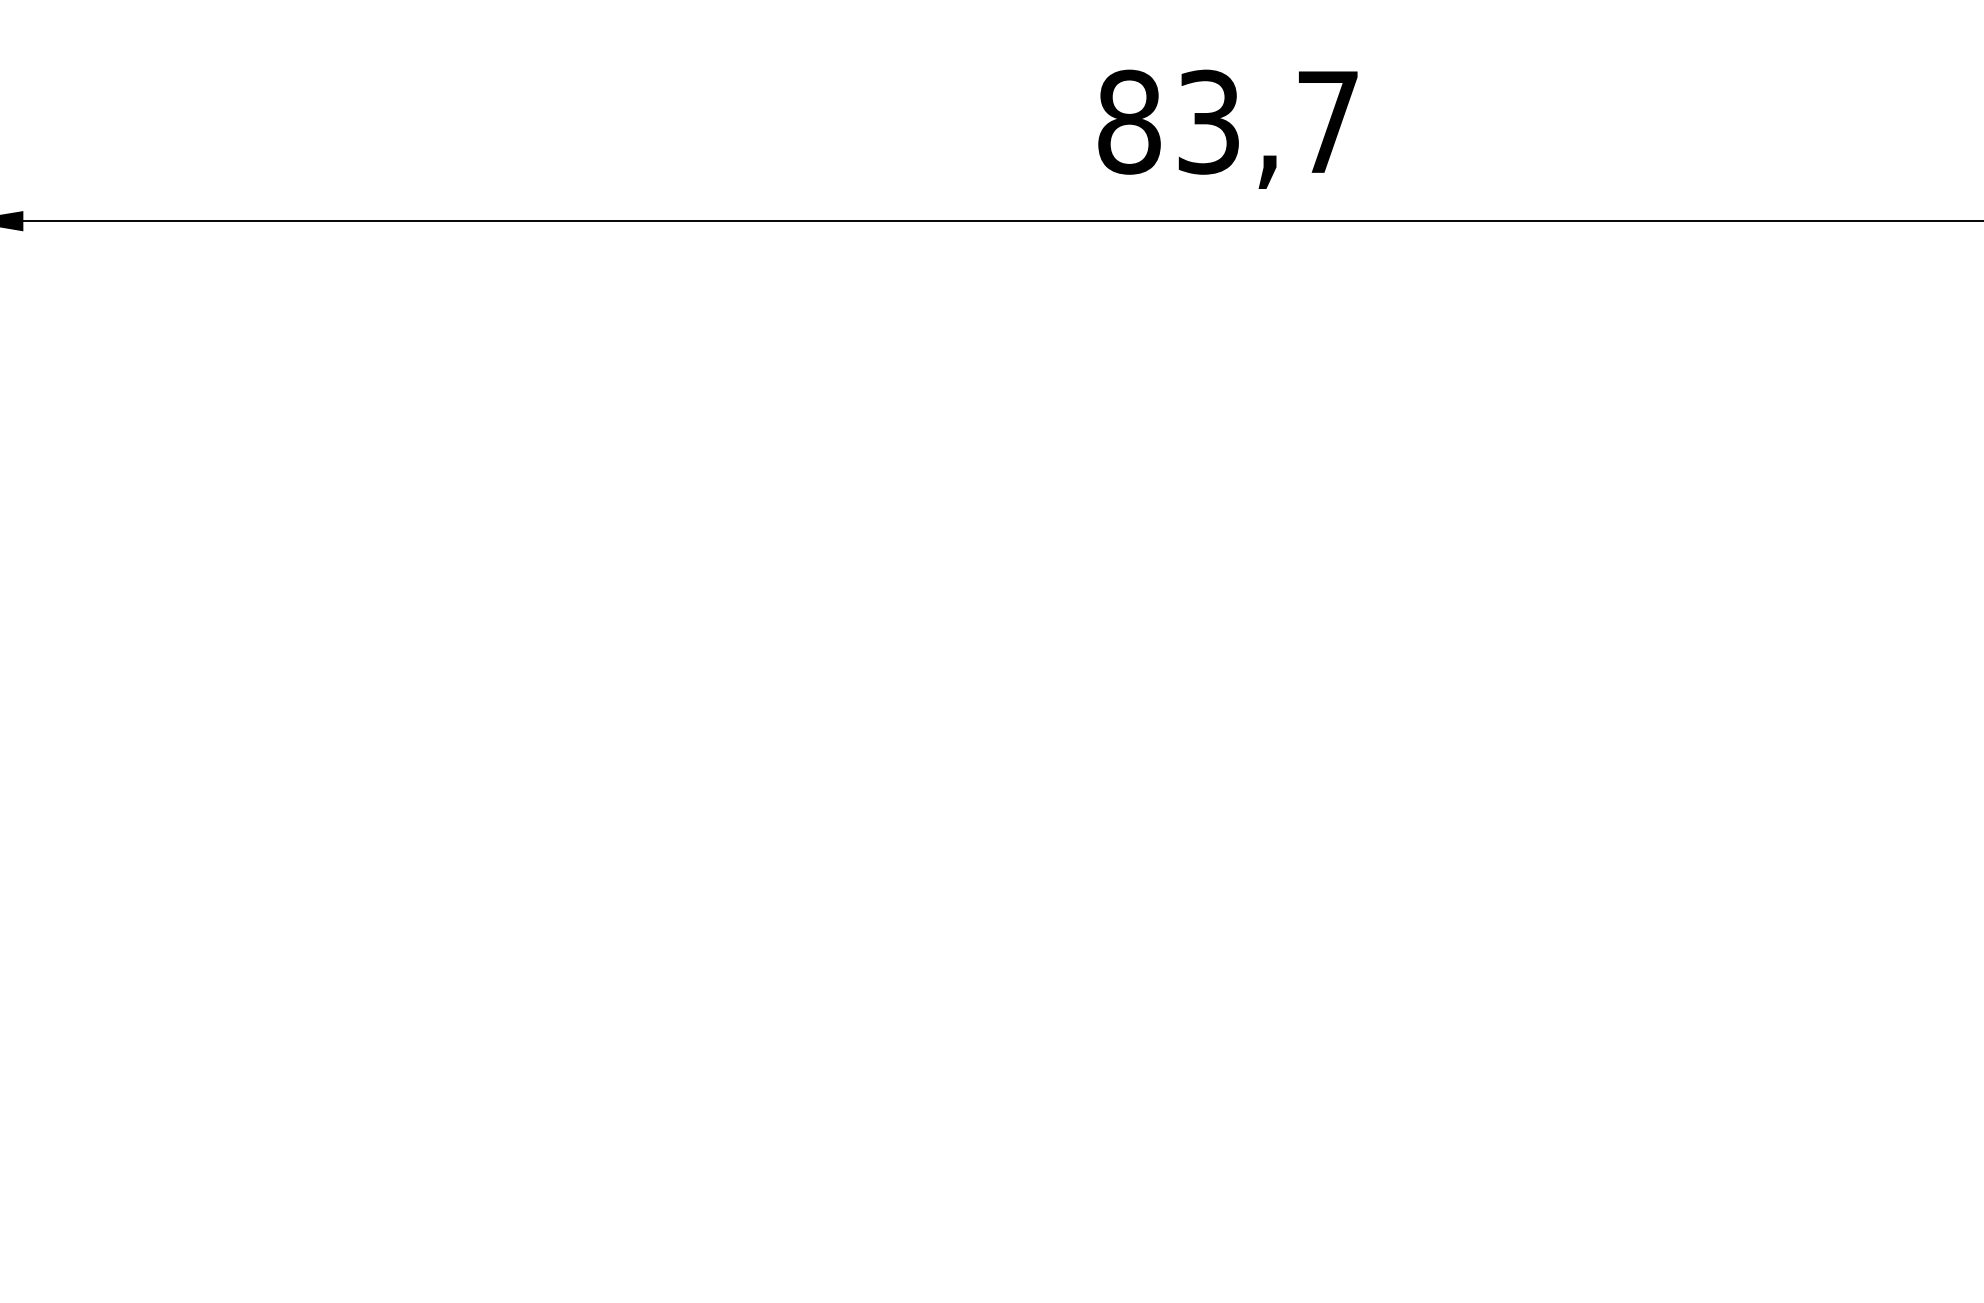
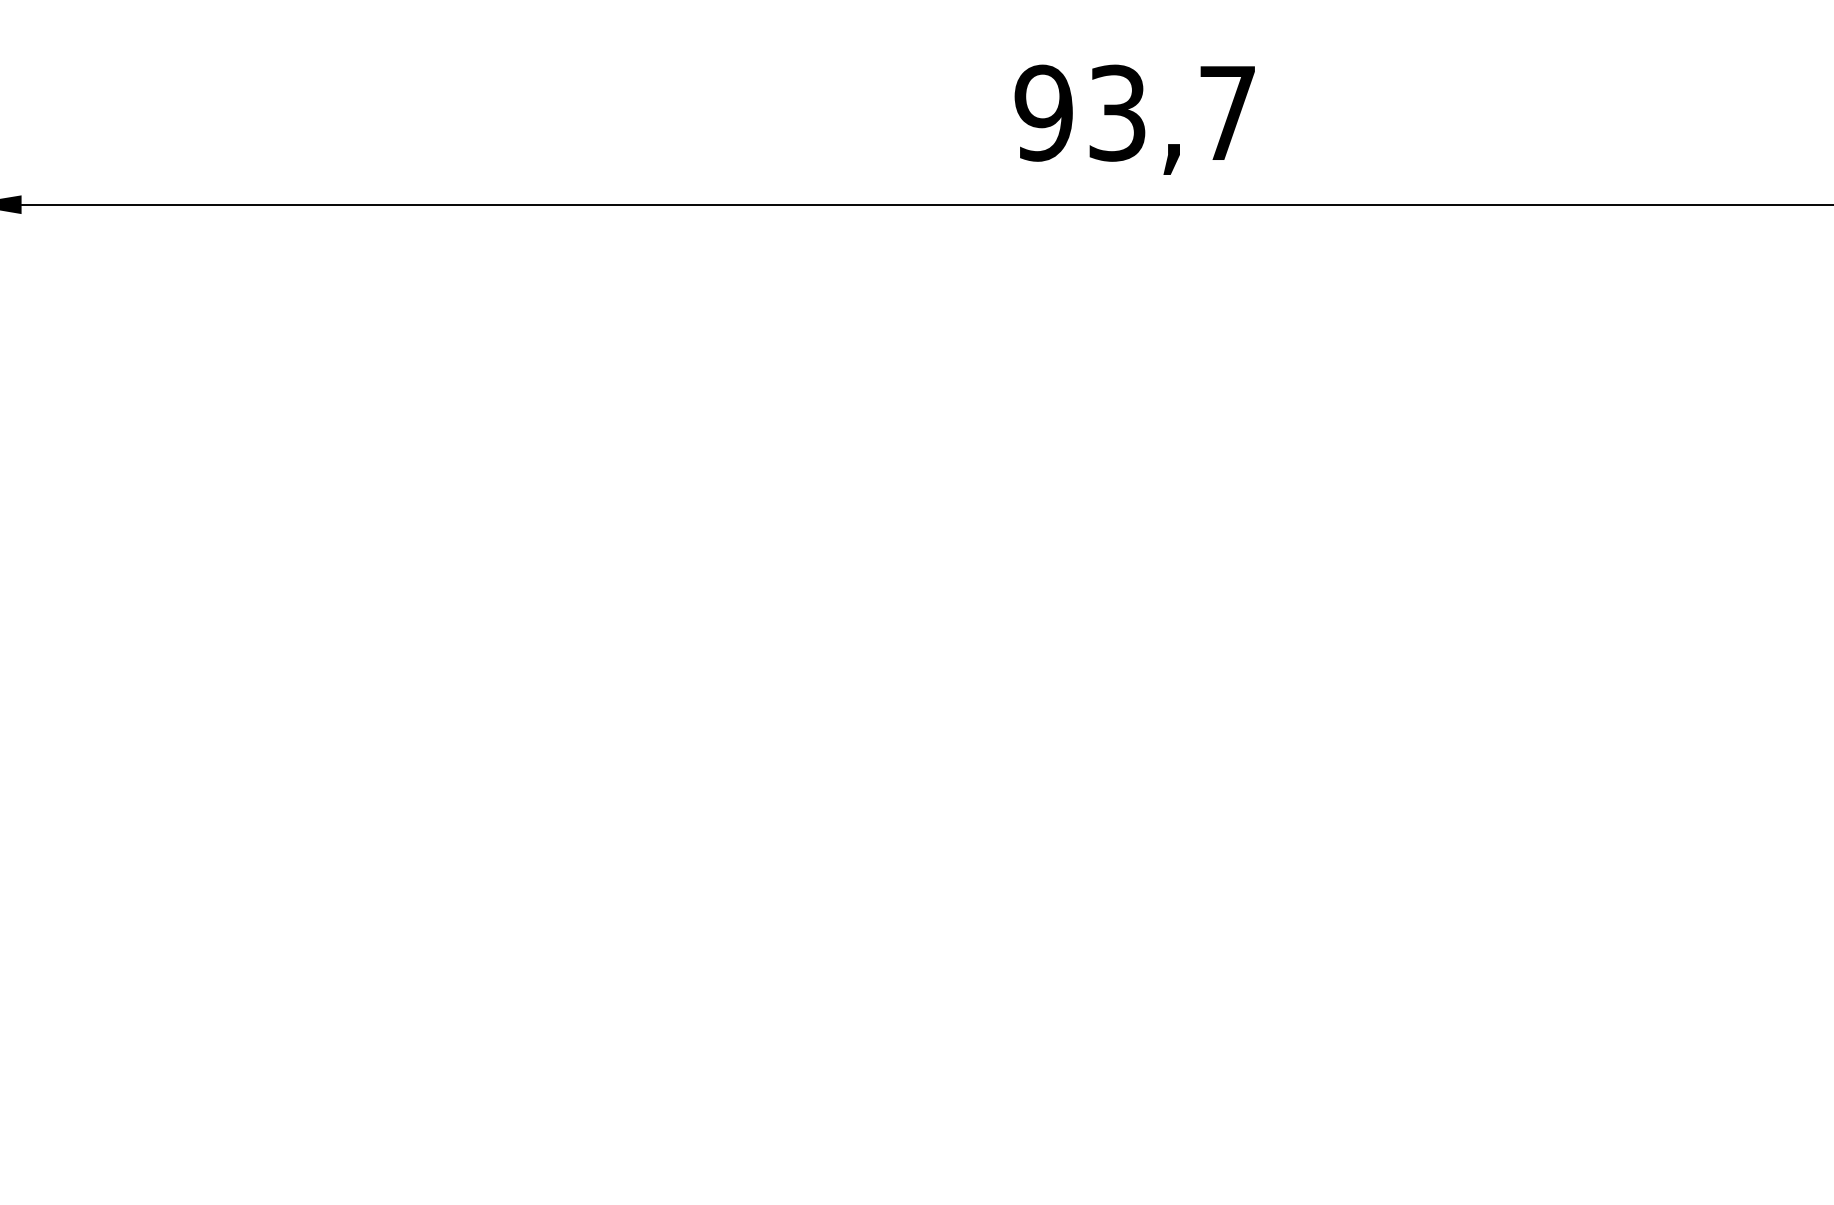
text: (1128, 121) -> (1043, 112), 83,7 -> 93,7

